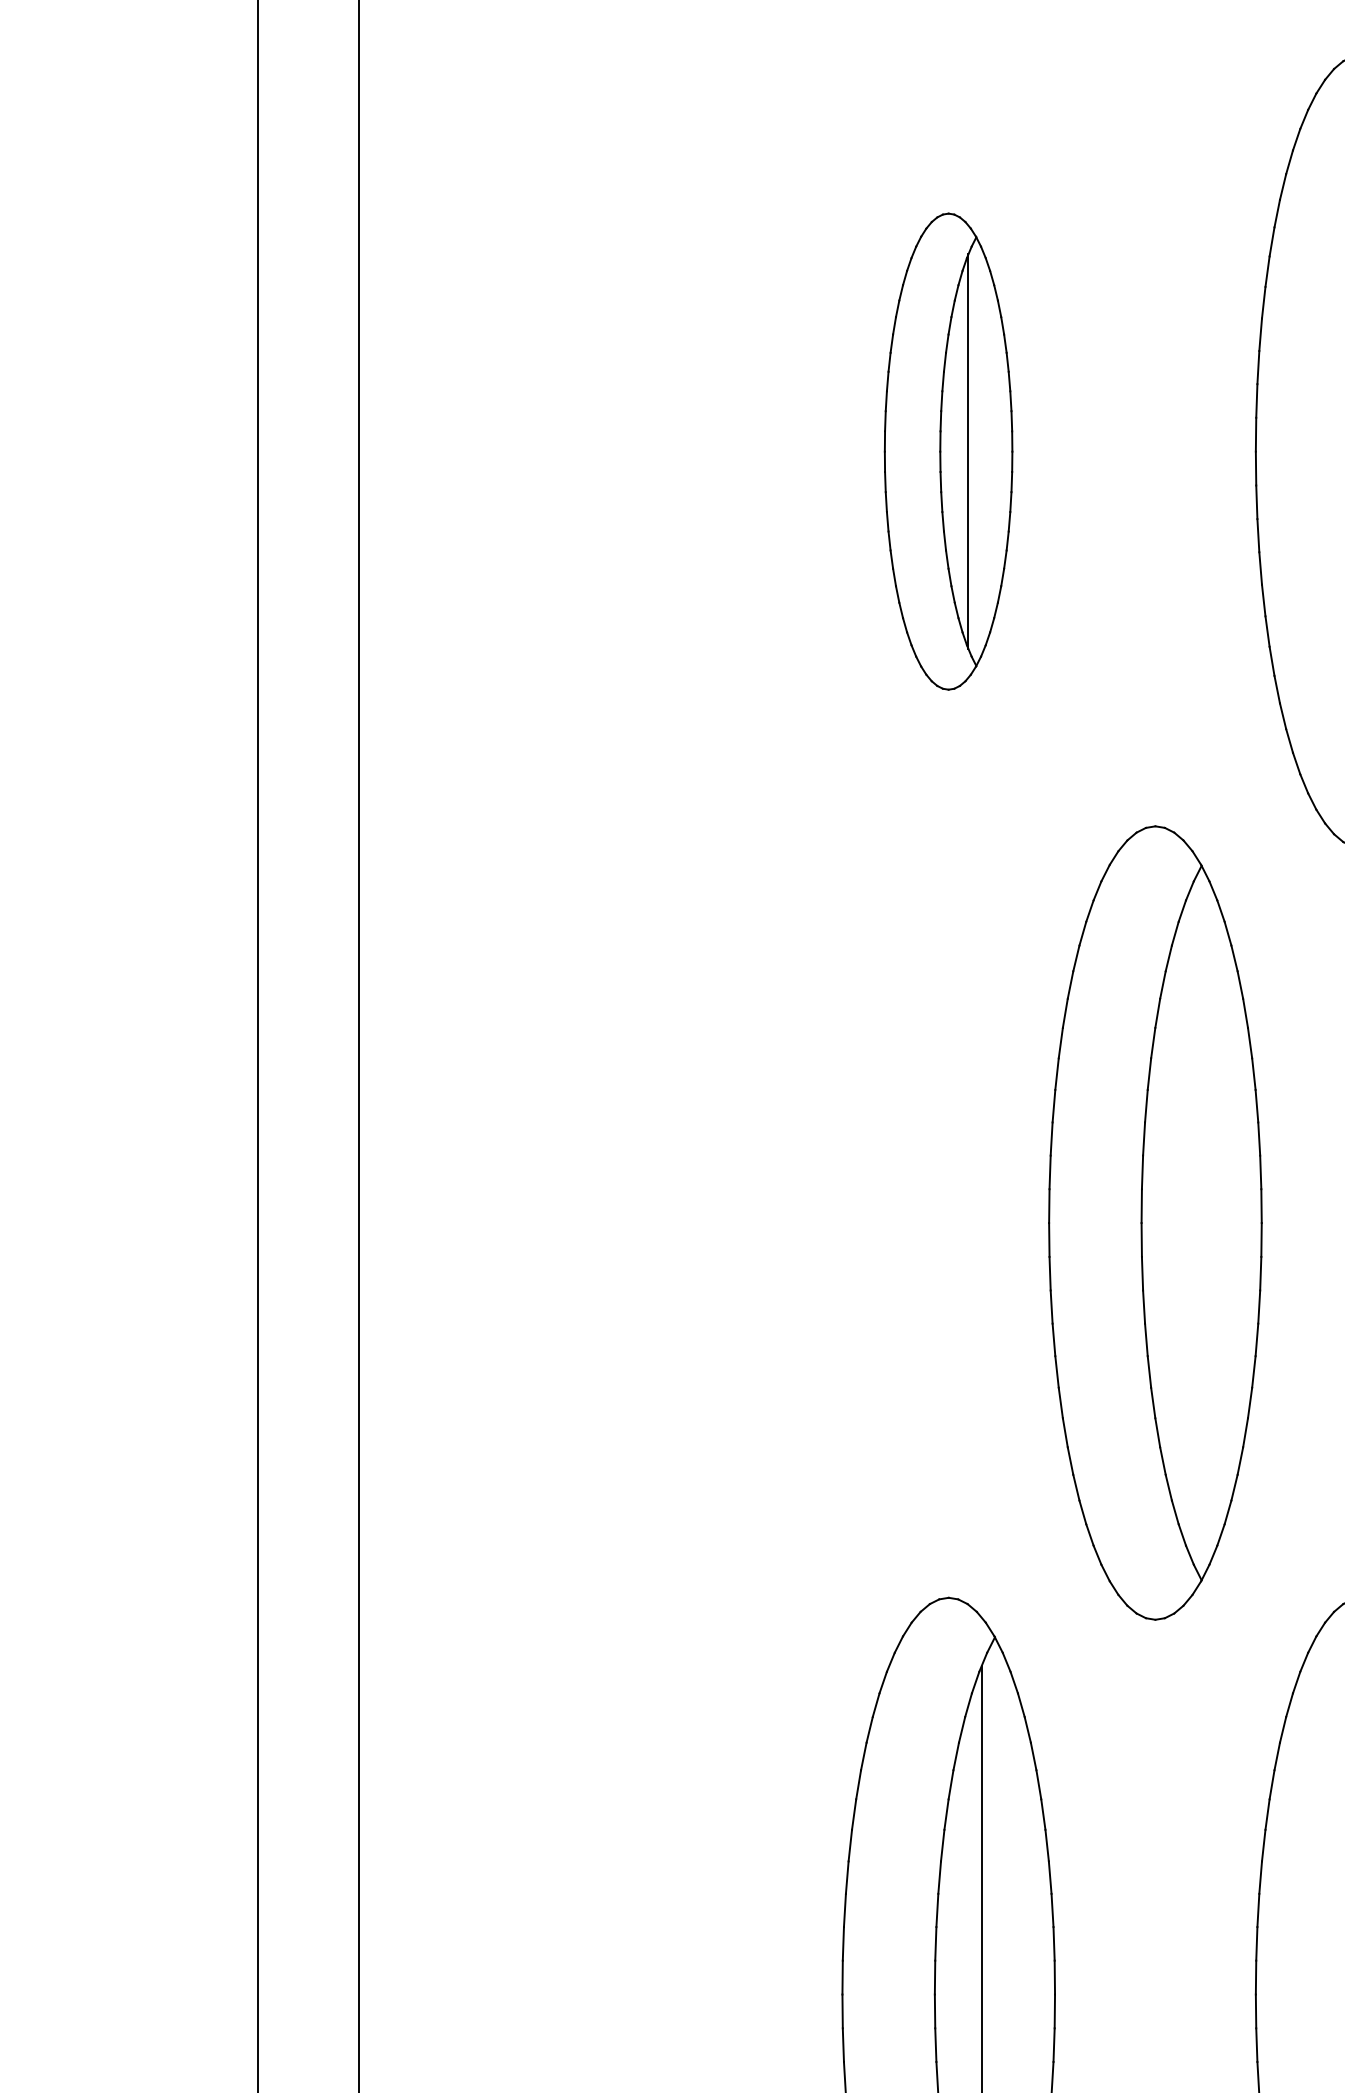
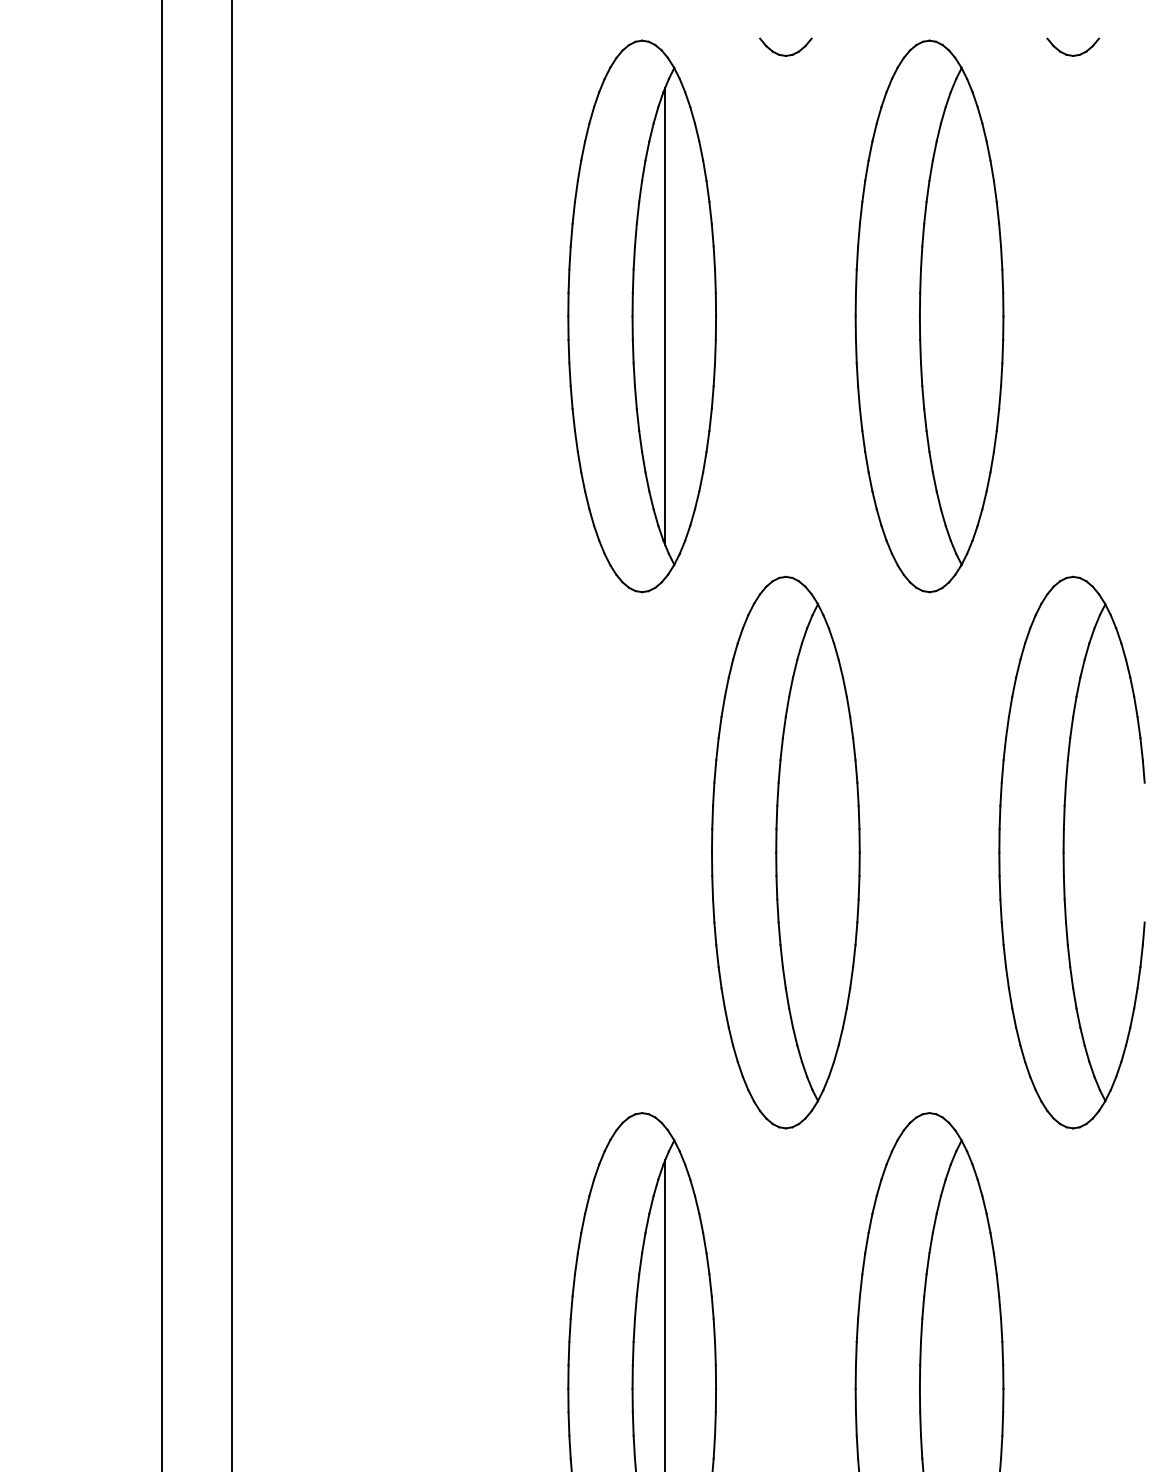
part: (1153, 74) -> (784, 54), added
part: (947, 451) -> (641, 316), size x1.67

